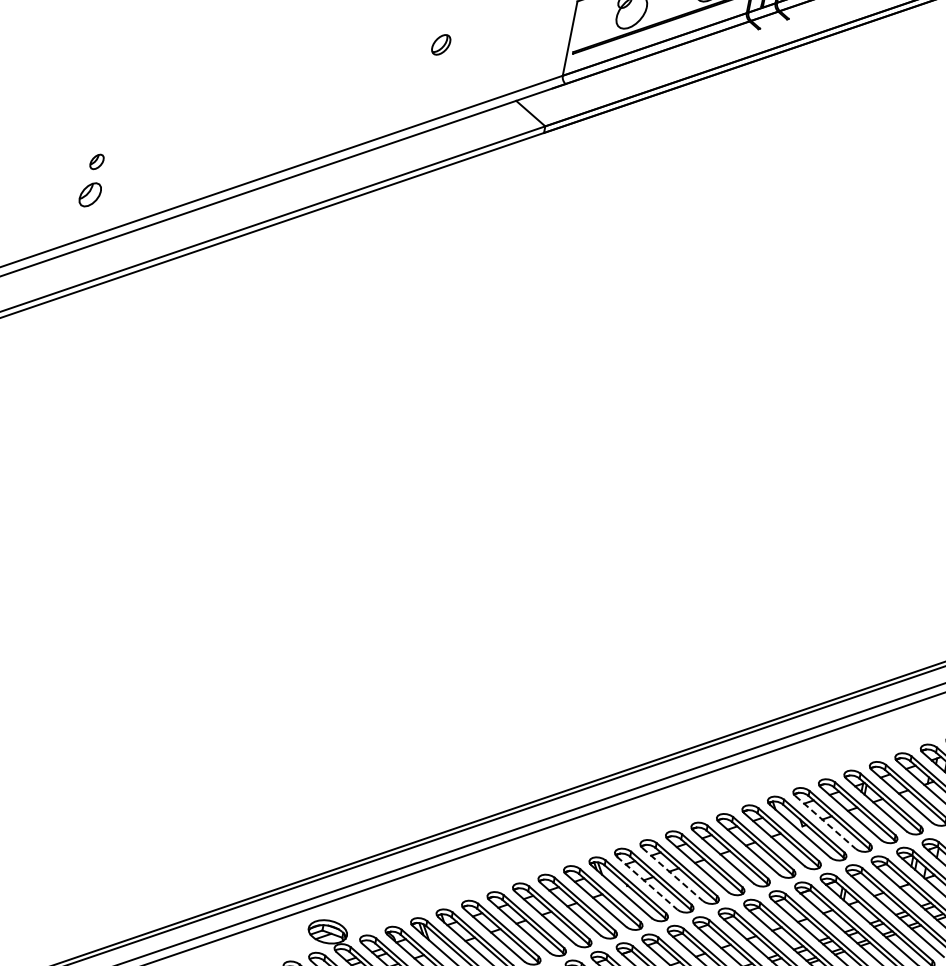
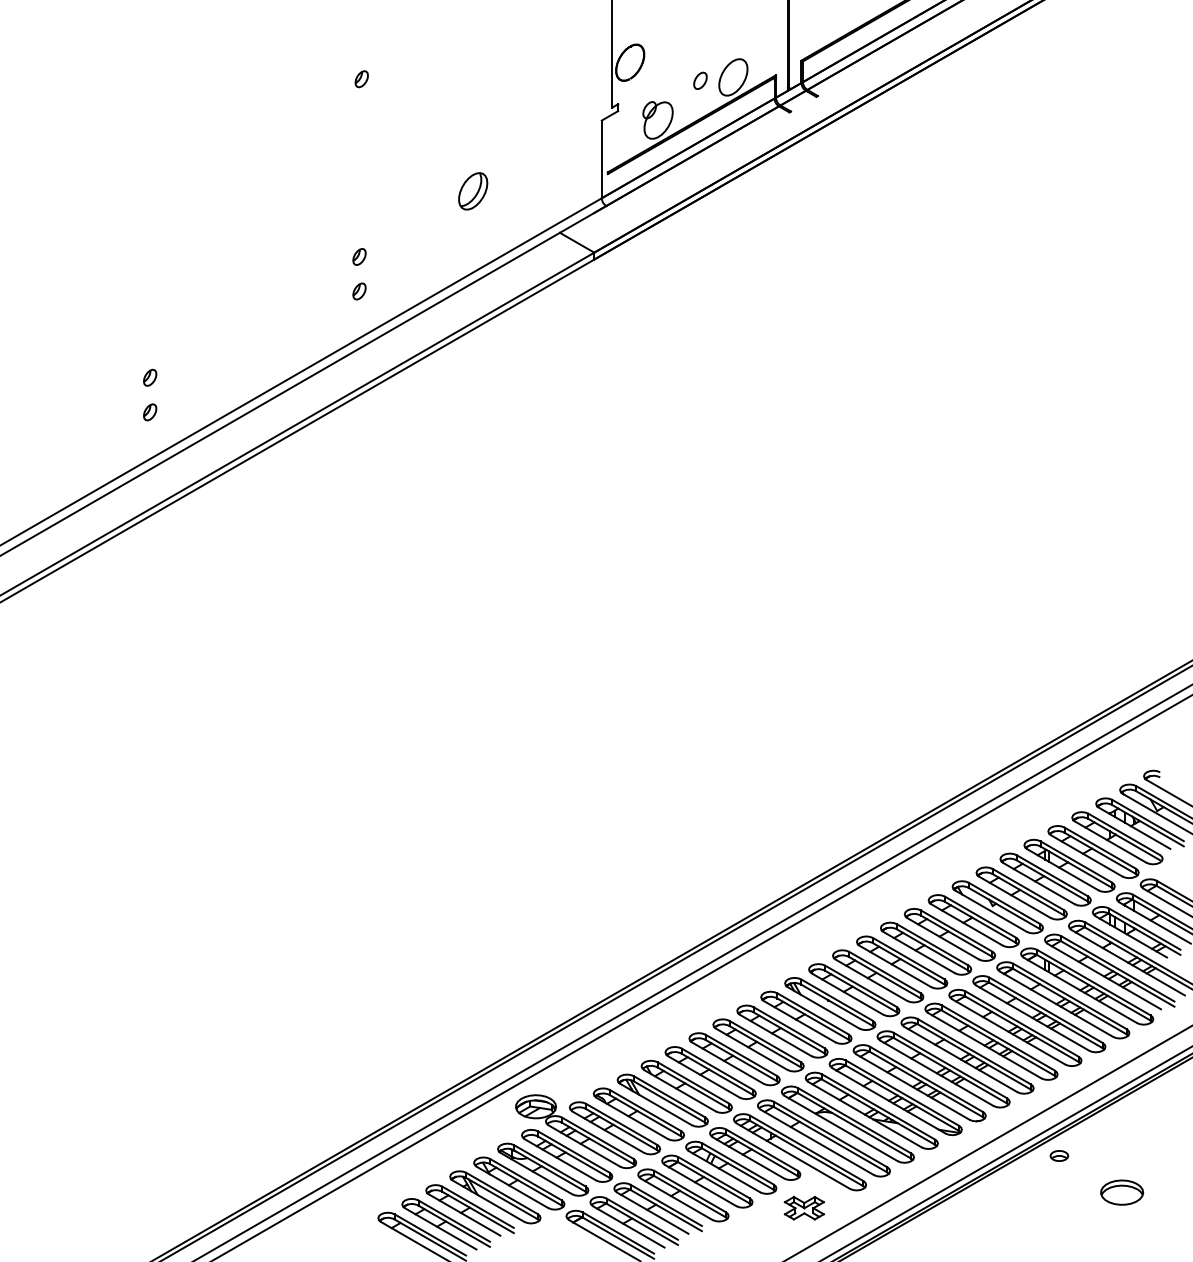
part: (441, 44) -> (473, 191), size x1.67
part: (320, 85) -> (359, 256), added
part: (313, 119) -> (359, 291), added
part: (90, 195) -> (150, 412), size x0.62
line: (825, 822) -> (1015, 897), dashed -> solid
line: (672, 874) -> (871, 980), dashed -> solid
line: (646, 883) -> (847, 994), dashed -> solid

